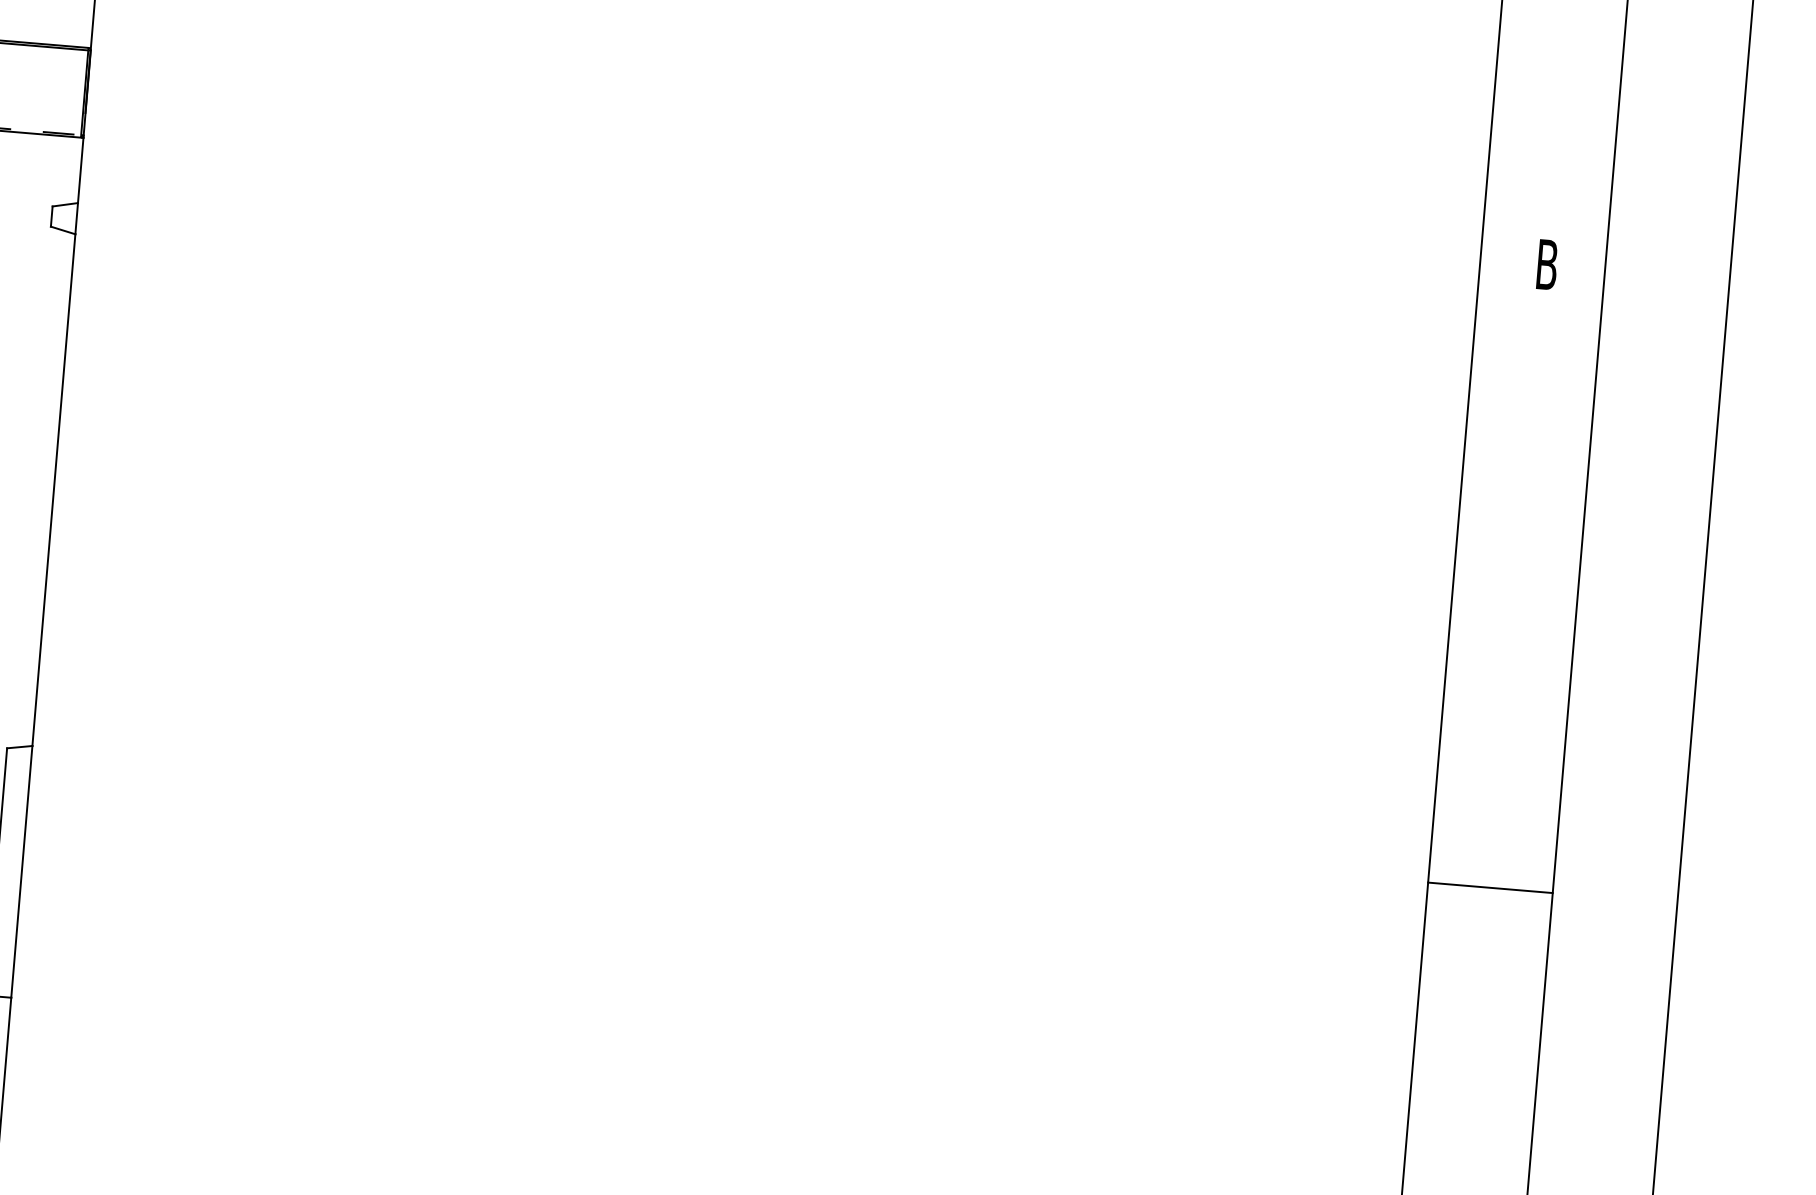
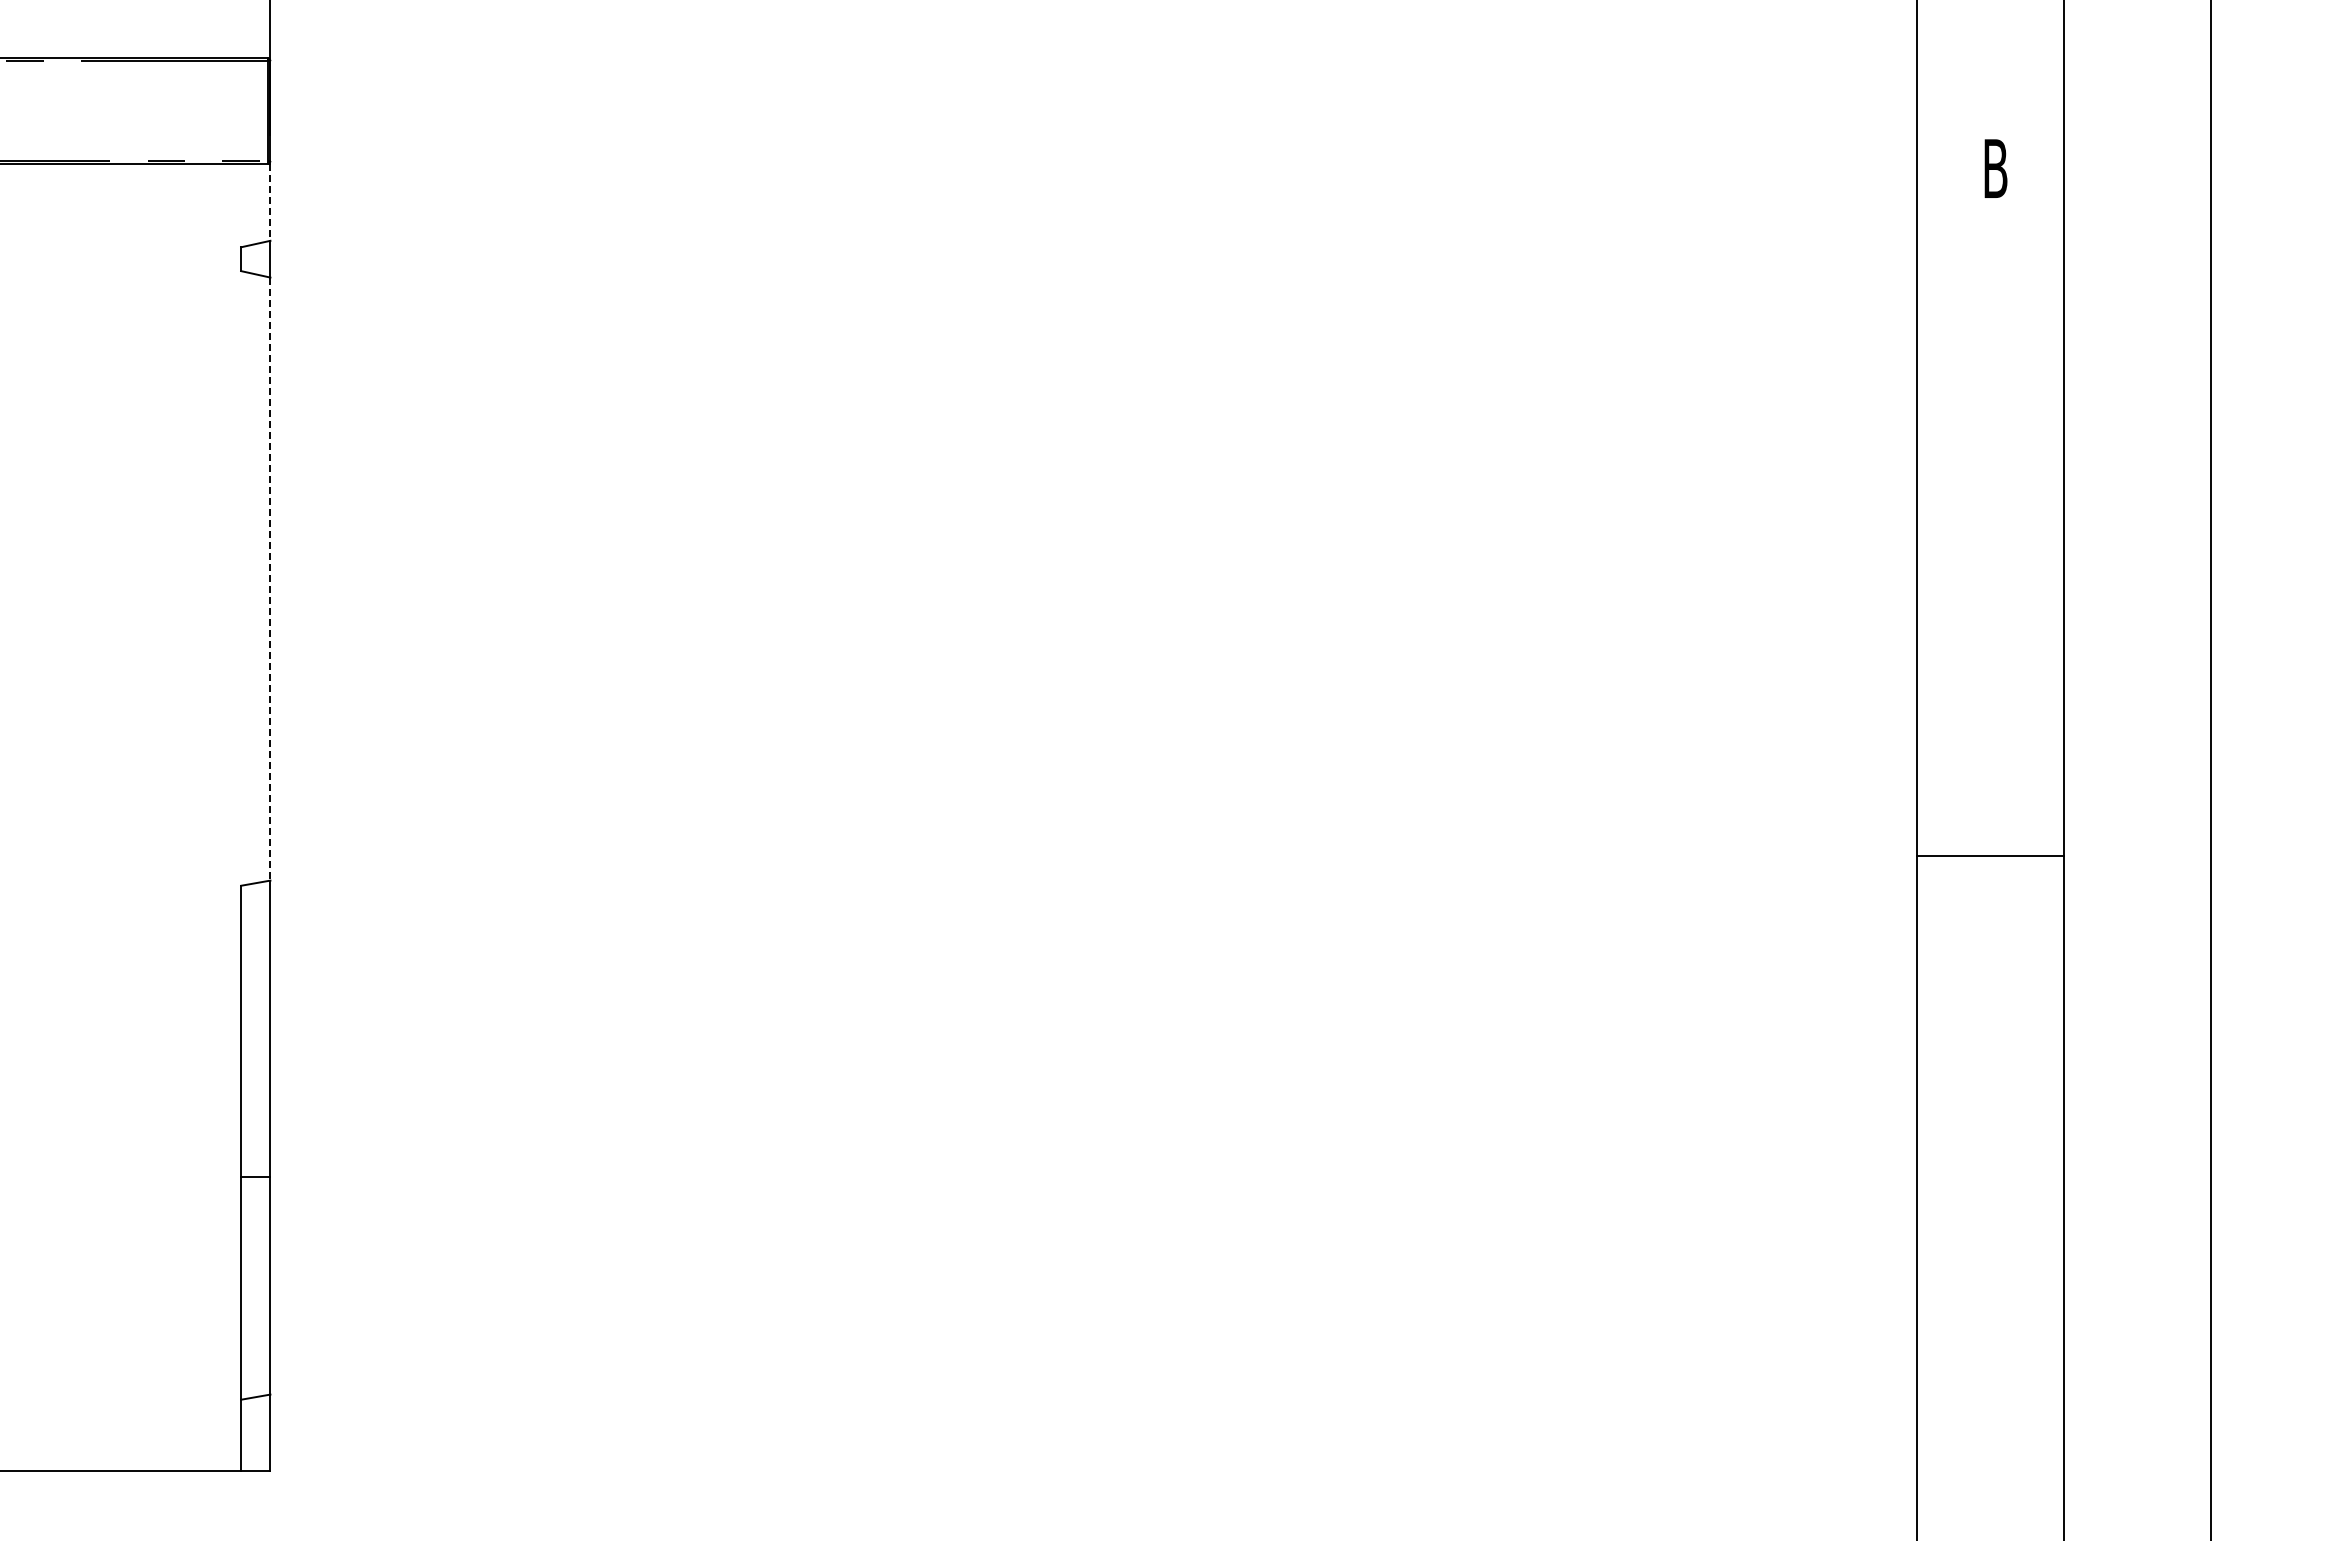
line: (80, 170) -> (270, 202), solid -> dashed
line: (53, 490) -> (270, 579), solid -> dashed
line: (1490, 888) -> (1990, 856), moved

